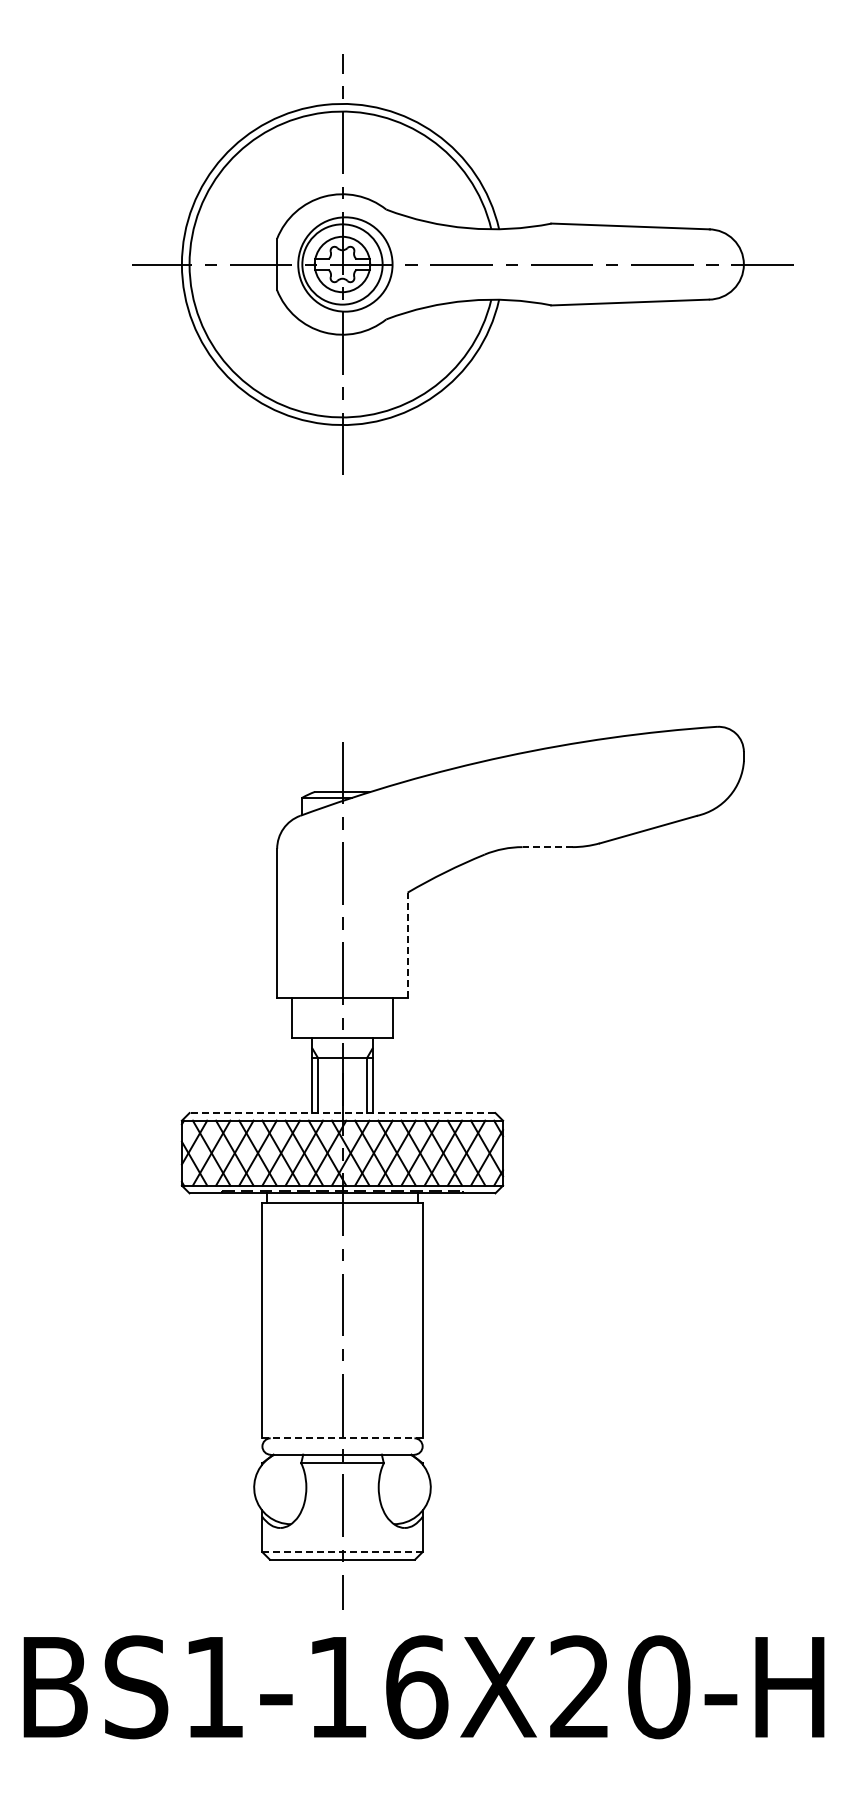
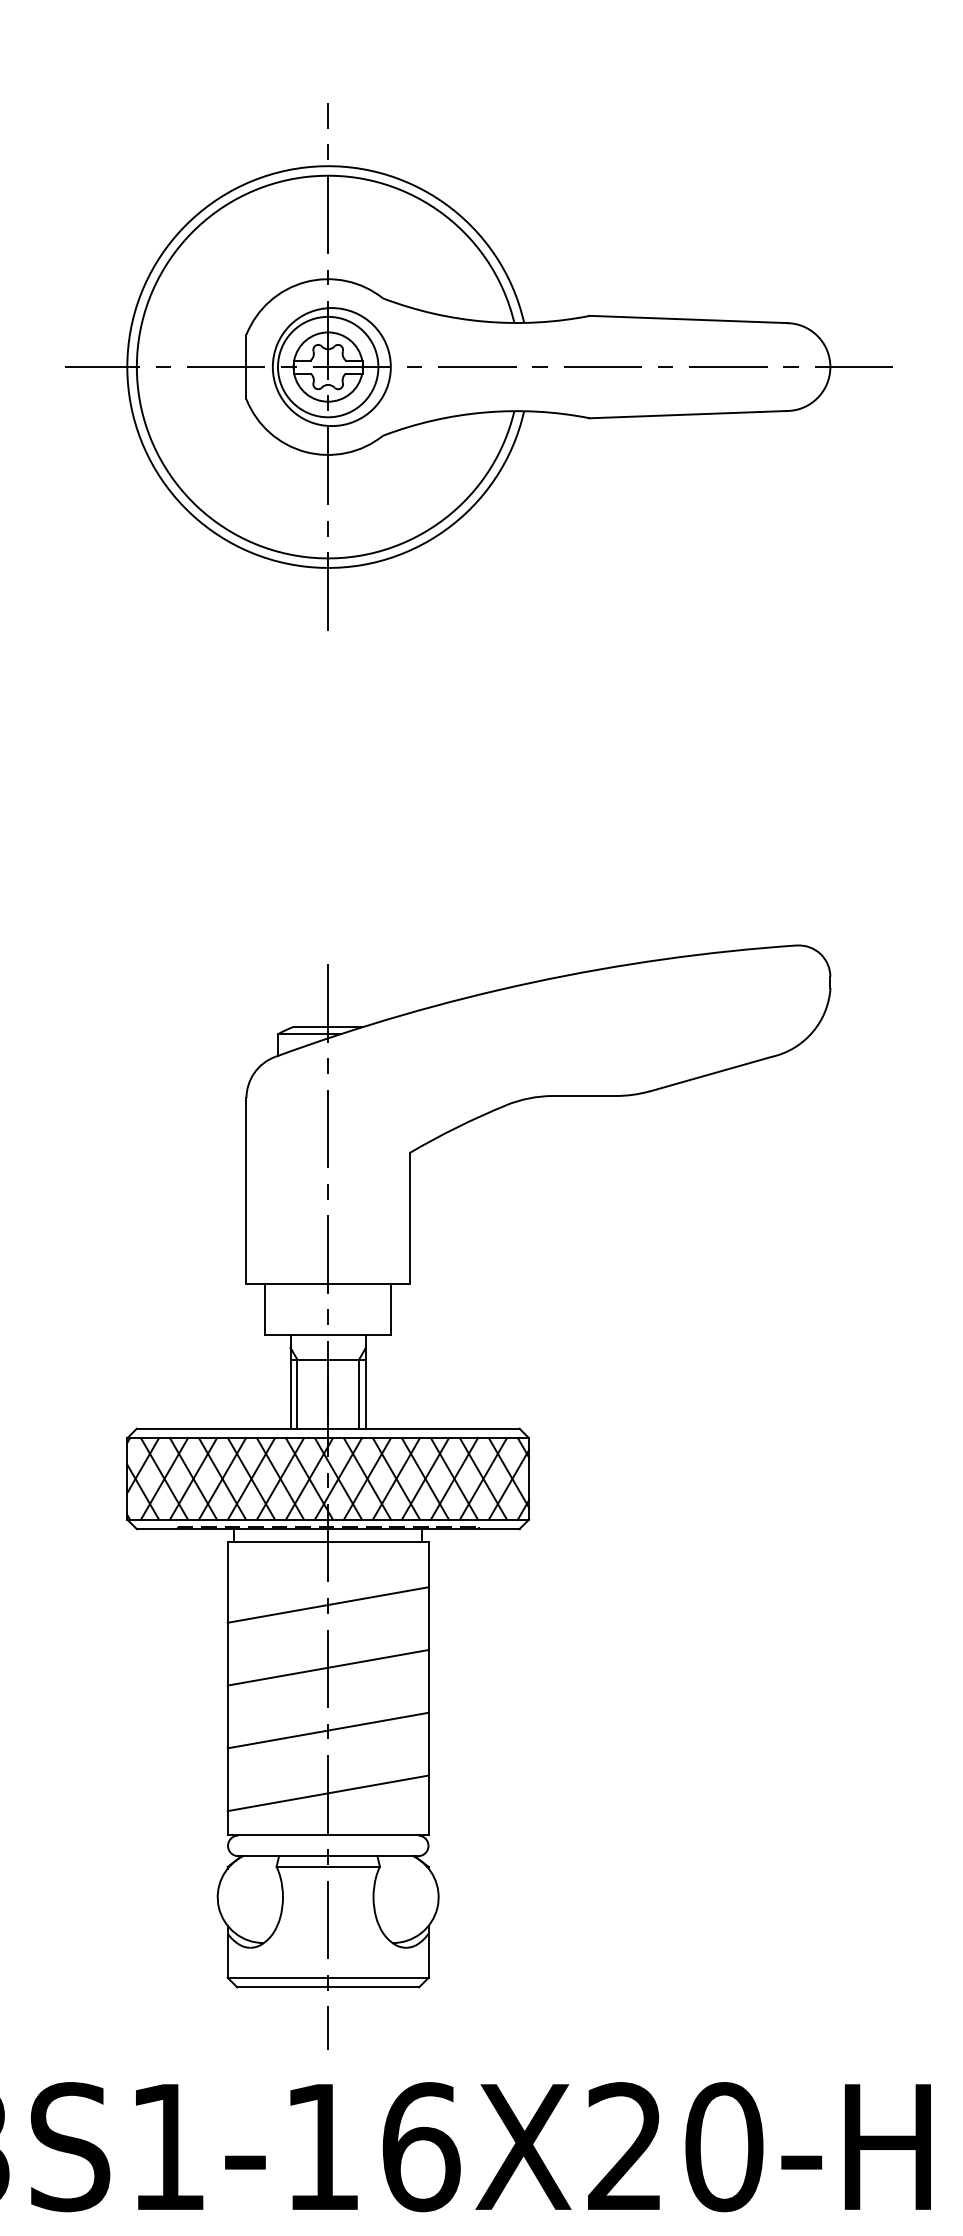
line: (547, 847) -> (584, 1096), dashed -> solid
line: (407, 944) -> (409, 1217), dashed -> solid
line: (342, 1113) -> (328, 1429), dashed -> solid
line: (342, 1253) -> (328, 1604), added
line: (342, 1303) -> (328, 1666), added
line: (342, 1354) -> (328, 1730), added
line: (342, 1404) -> (328, 1793), added
line: (342, 1438) -> (328, 1835), dashed -> solid
line: (343, 1551) -> (329, 1977), dashed -> solid

